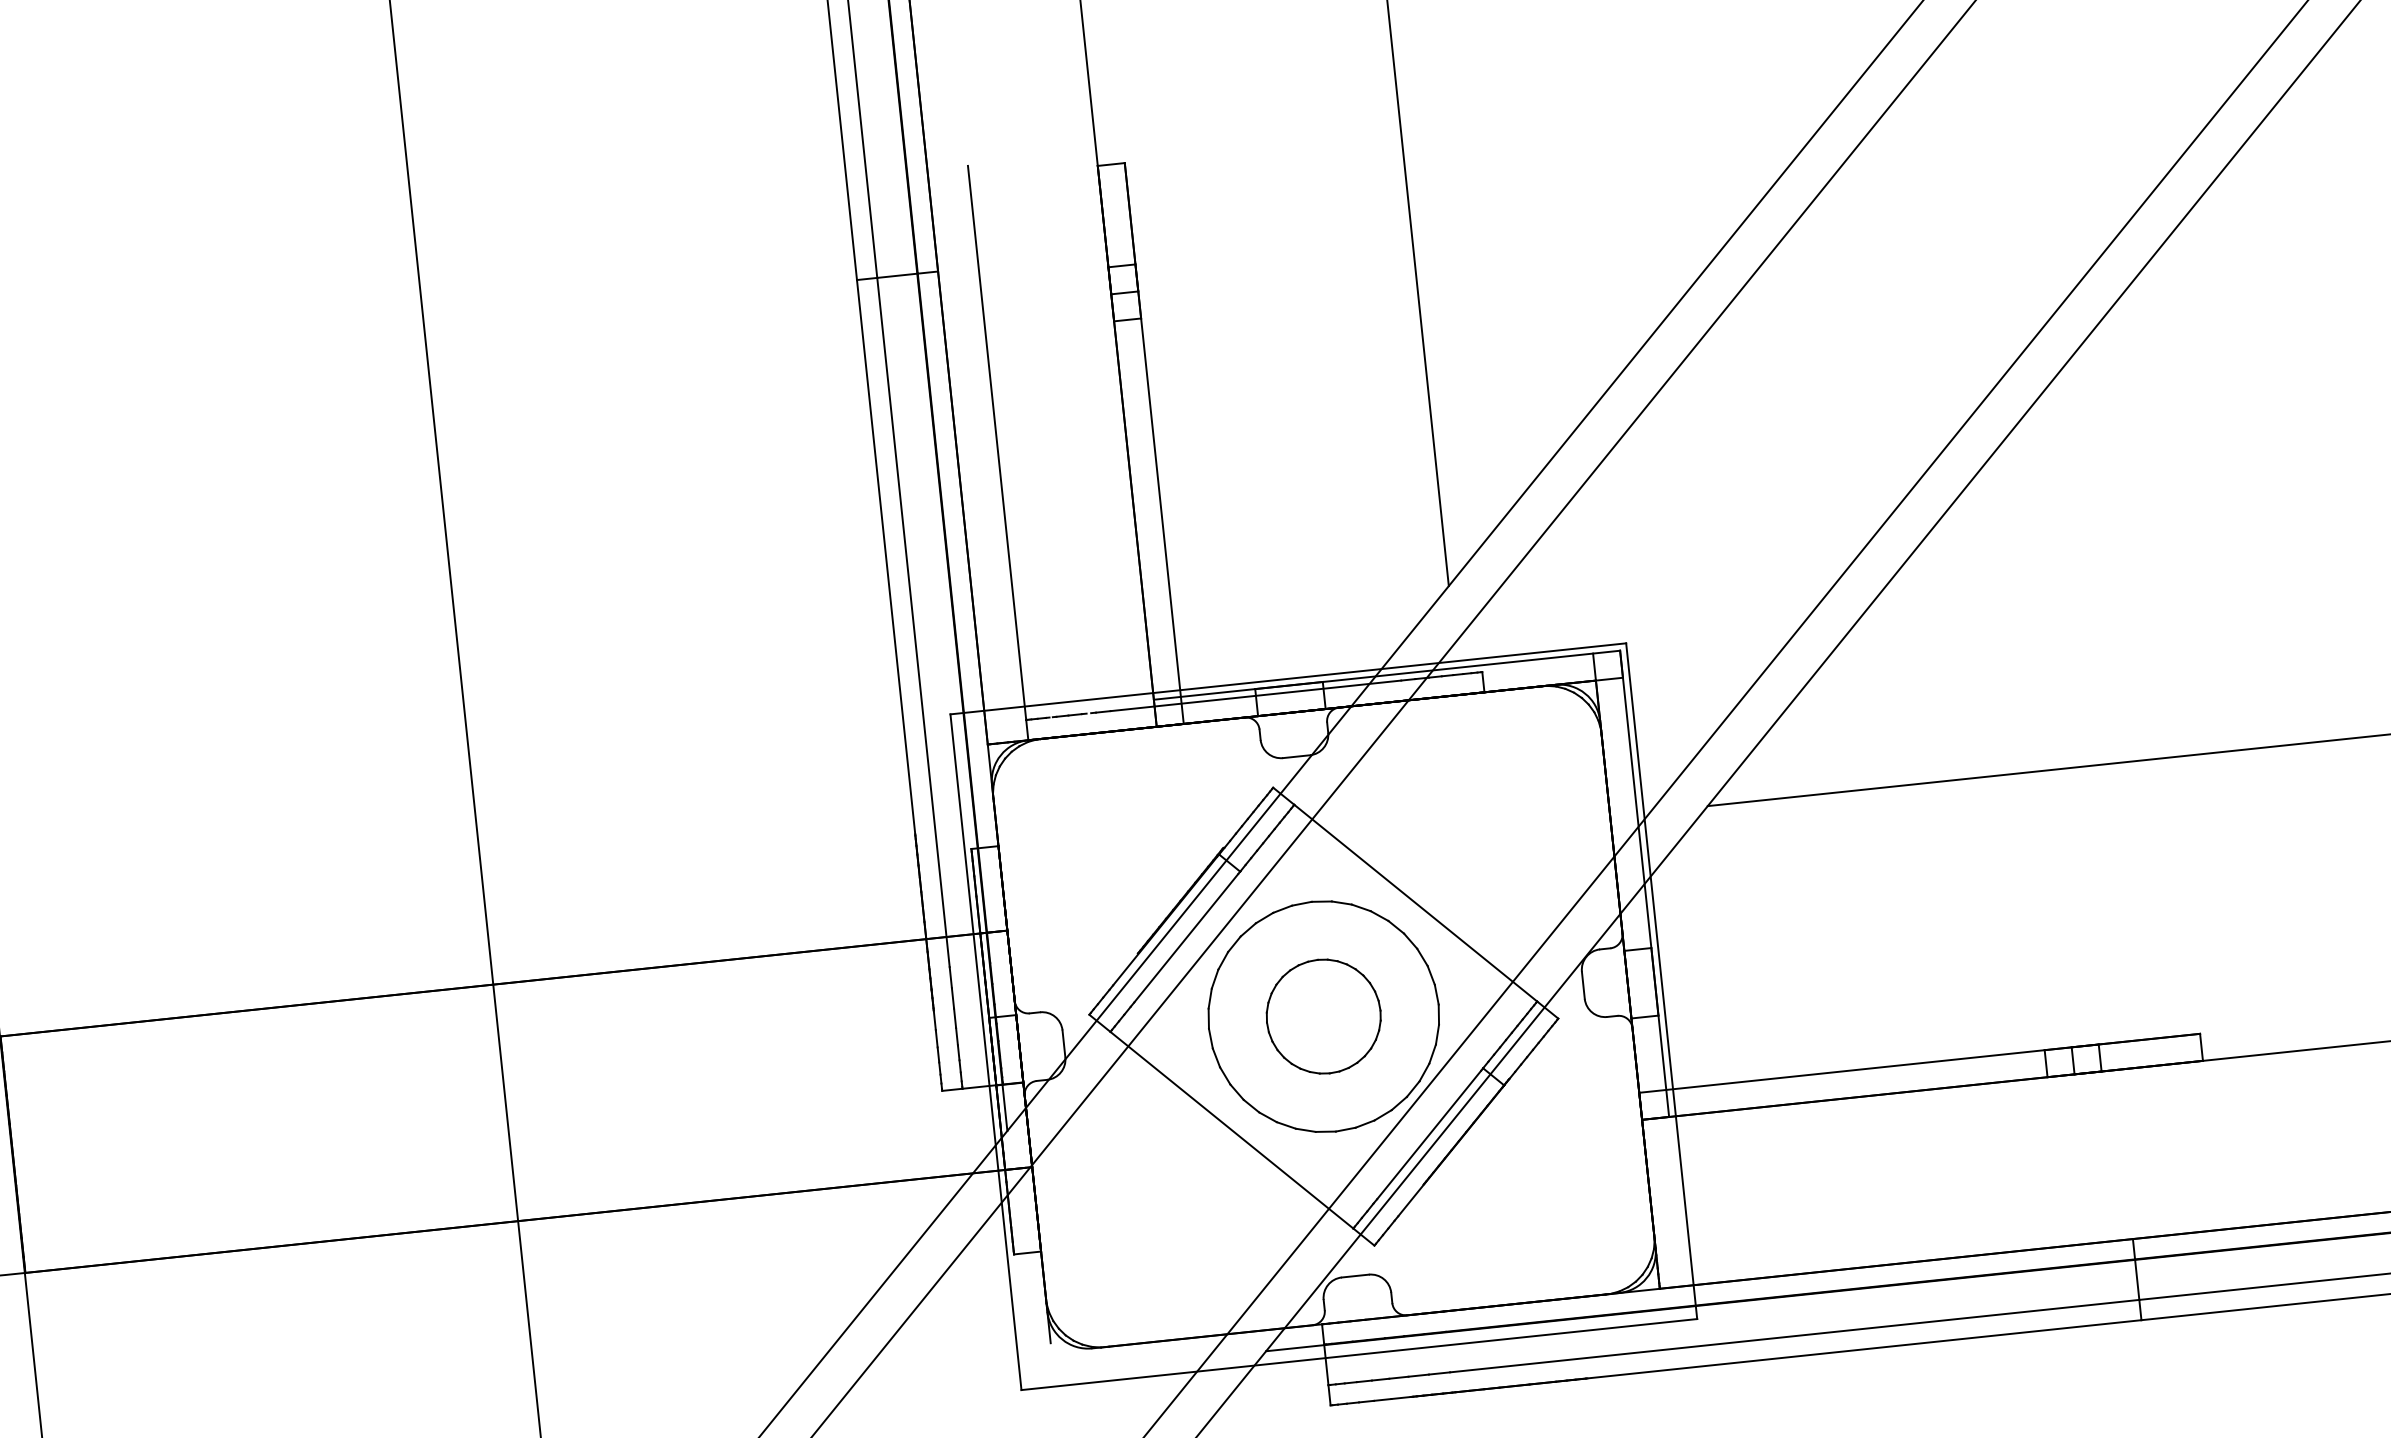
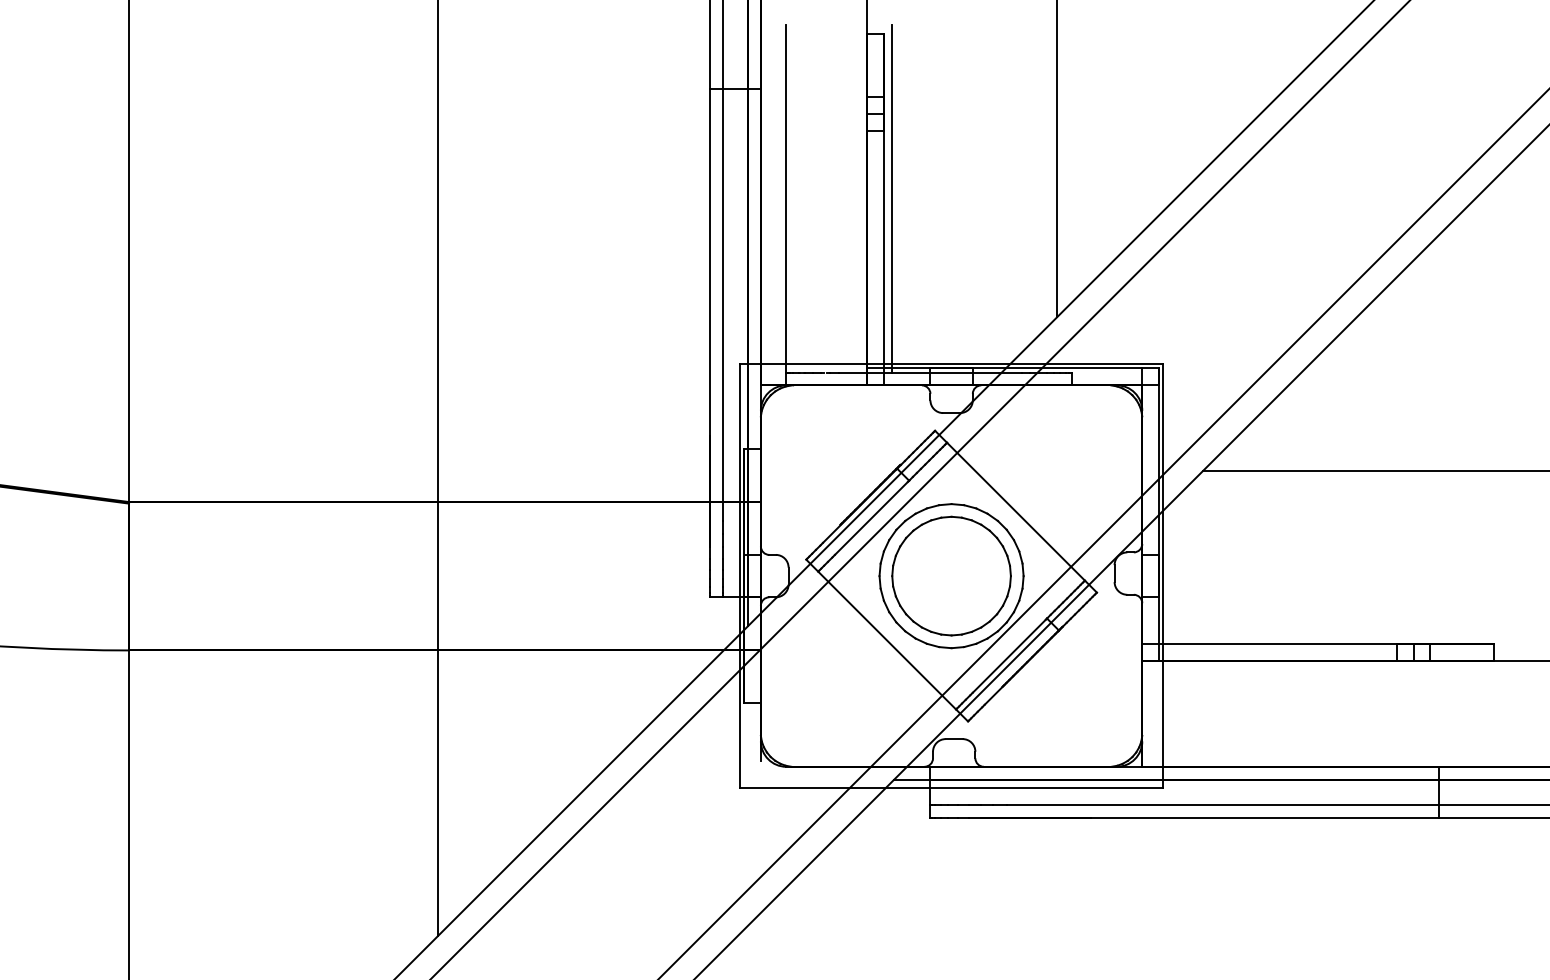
line: (1166, 424) -> (892, 198), added
part: (1323, 1015) -> (951, 575), size x1.67

